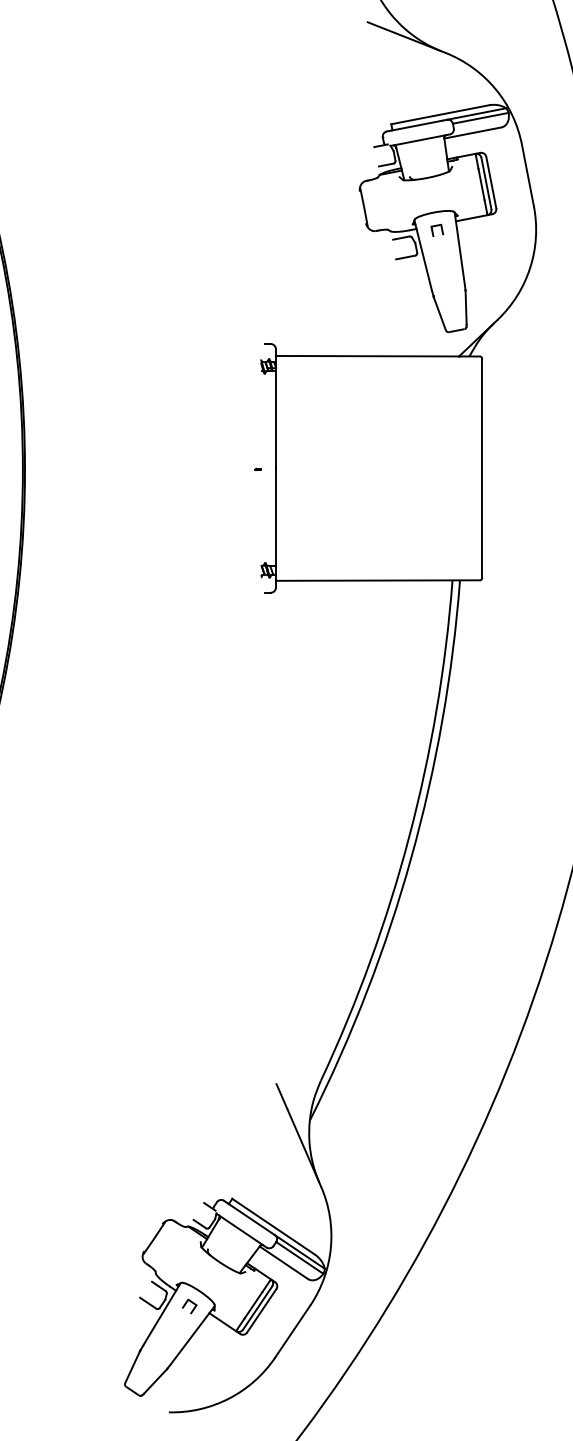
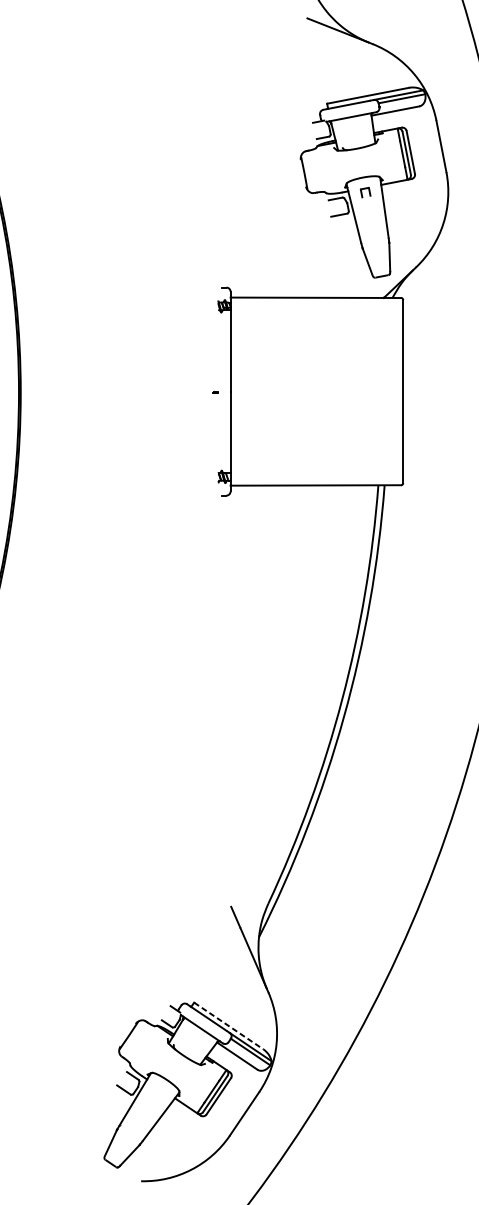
line: (273, 1226) -> (228, 1025), solid -> dashed
part: (189, 1306) -> (158, 1092), removed

